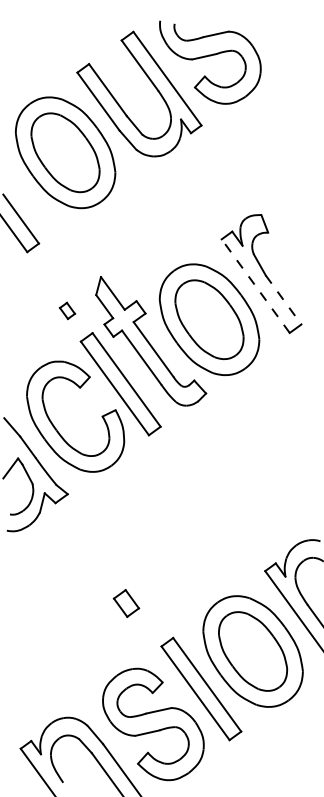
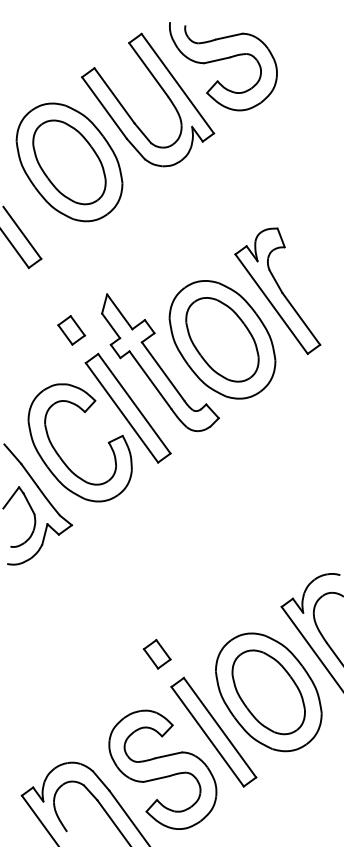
line: (255, 285) -> (271, 303), dashed -> solid
line: (283, 300) -> (301, 319), dashed -> solid
part: (67, 310) -> (71, 330), size x1.67
part: (126, 603) -> (157, 654), moved

